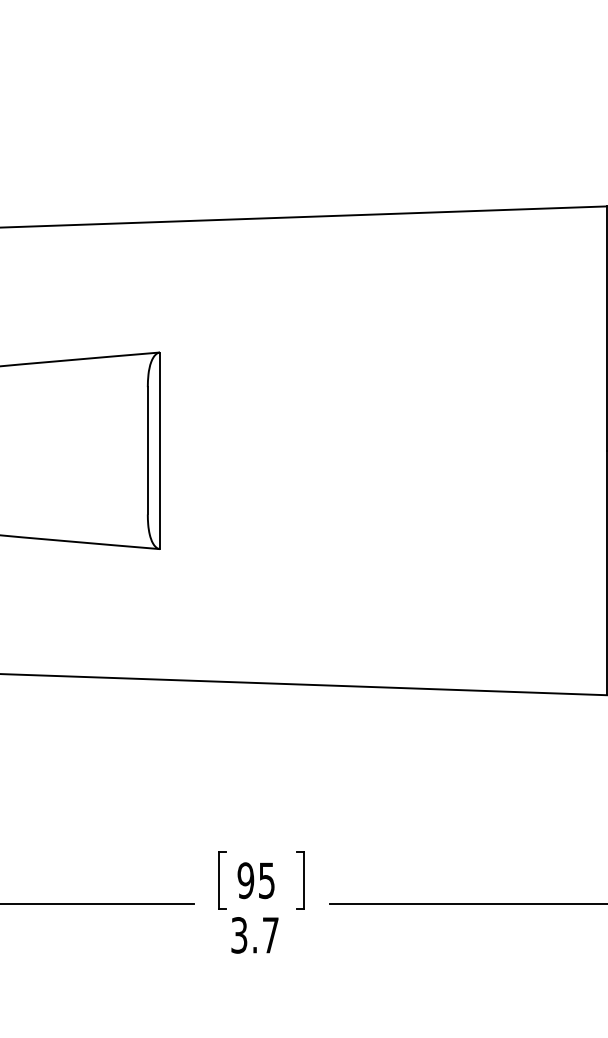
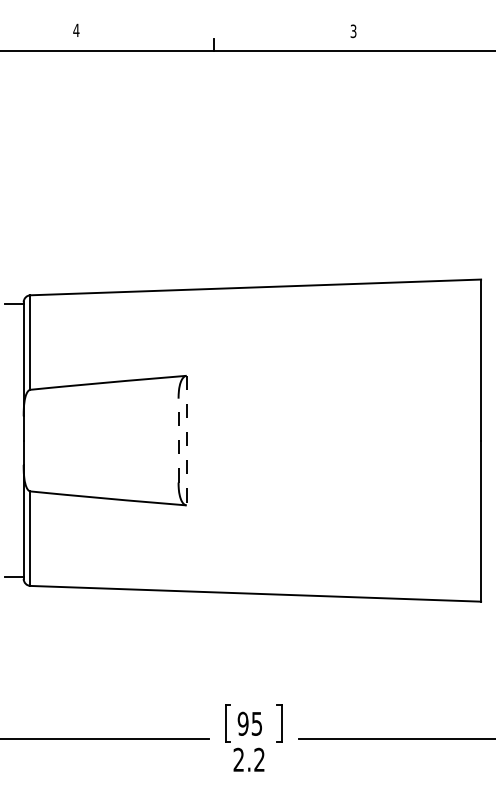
line: (147, 450) -> (178, 440), solid -> dashed
line: (159, 450) -> (186, 440), solid -> dashed
text: (253, 934) -> (248, 759), 3.7 -> 2.2

